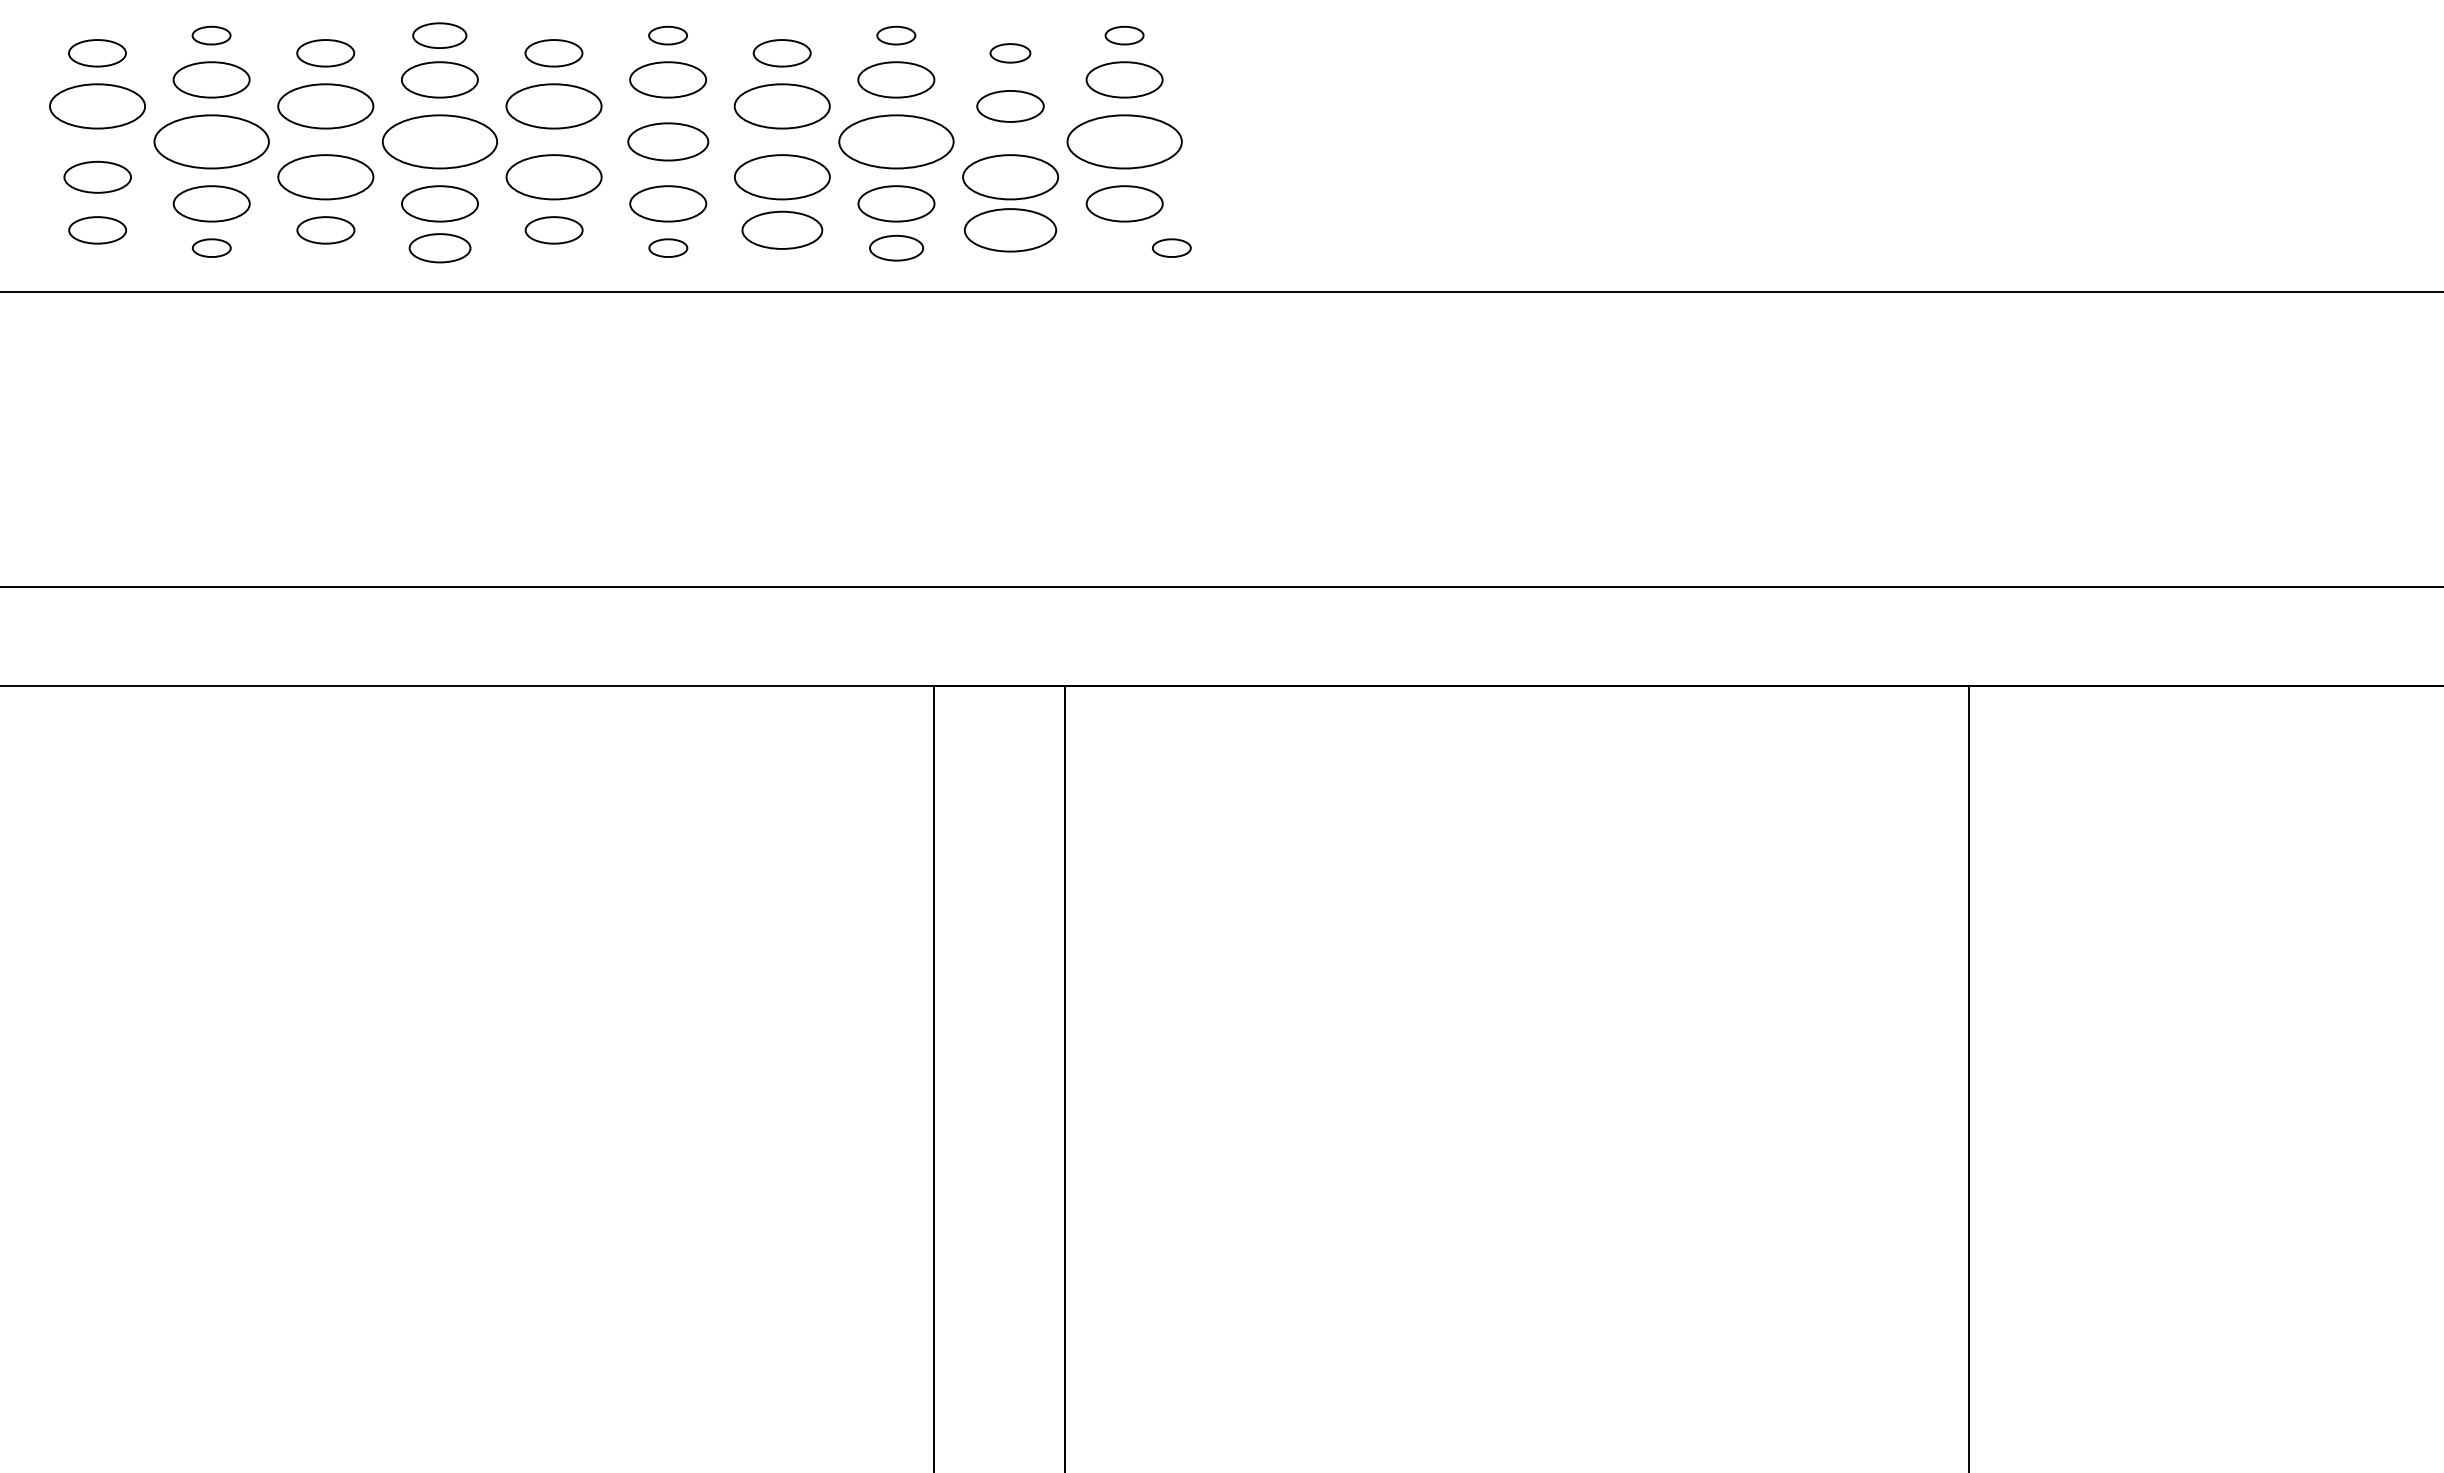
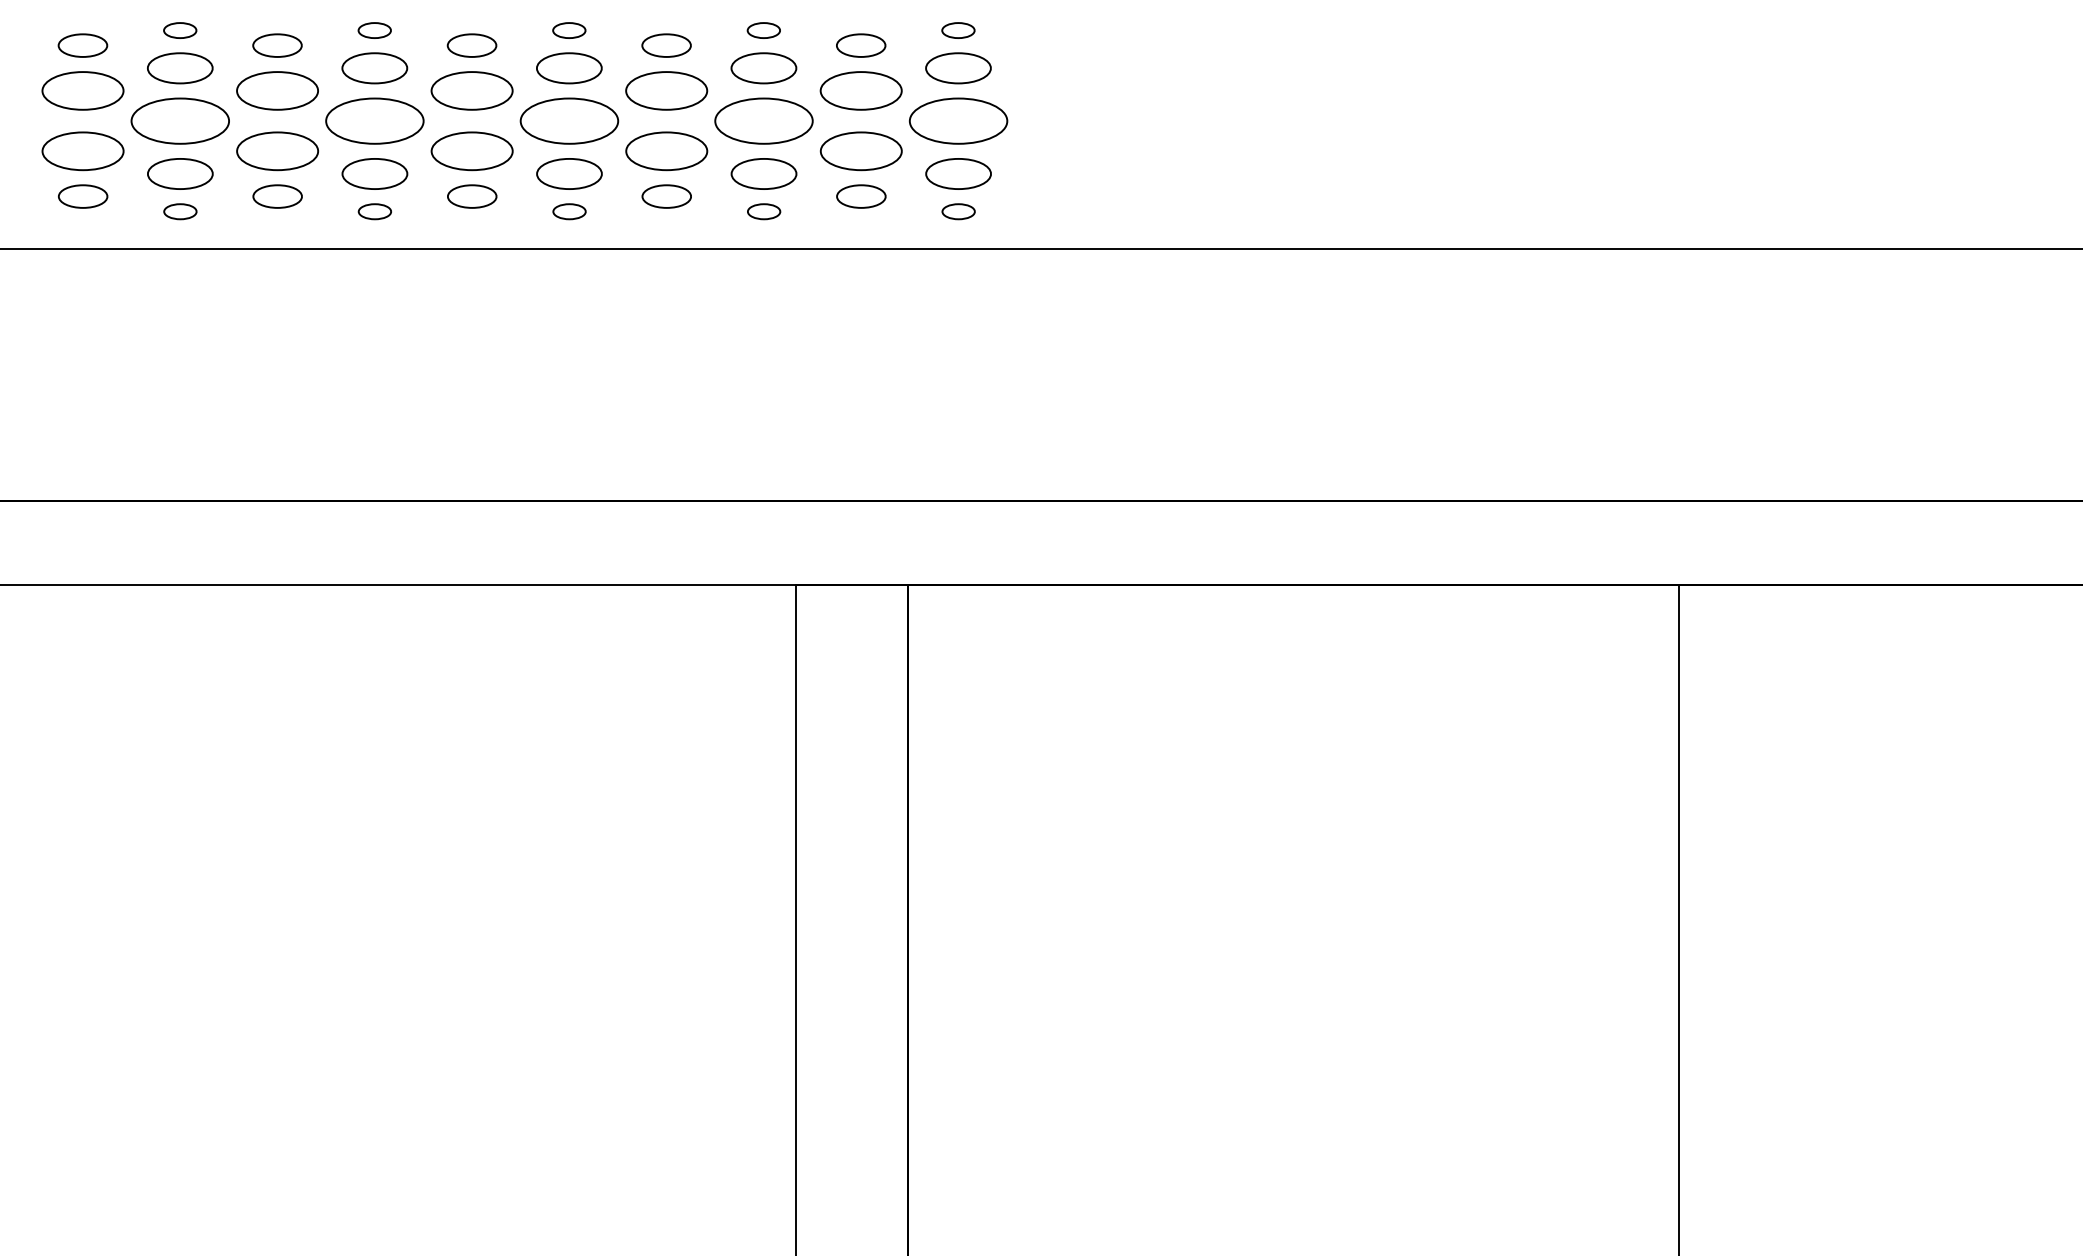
part: (439, 35) -> (374, 30), size x0.71
part: (1010, 53) -> (861, 45), size x1.43
part: (1010, 106) -> (861, 90), size x1.43
part: (668, 141) -> (569, 120), size x1.43
part: (97, 177) -> (82, 151), size x1.43
part: (782, 230) -> (666, 196), size x0.71
part: (1010, 230) -> (861, 196), size x0.62
part: (439, 247) -> (374, 211), size x0.62
part: (896, 247) -> (764, 211), size x0.71
part: (1171, 247) -> (958, 211), moved

